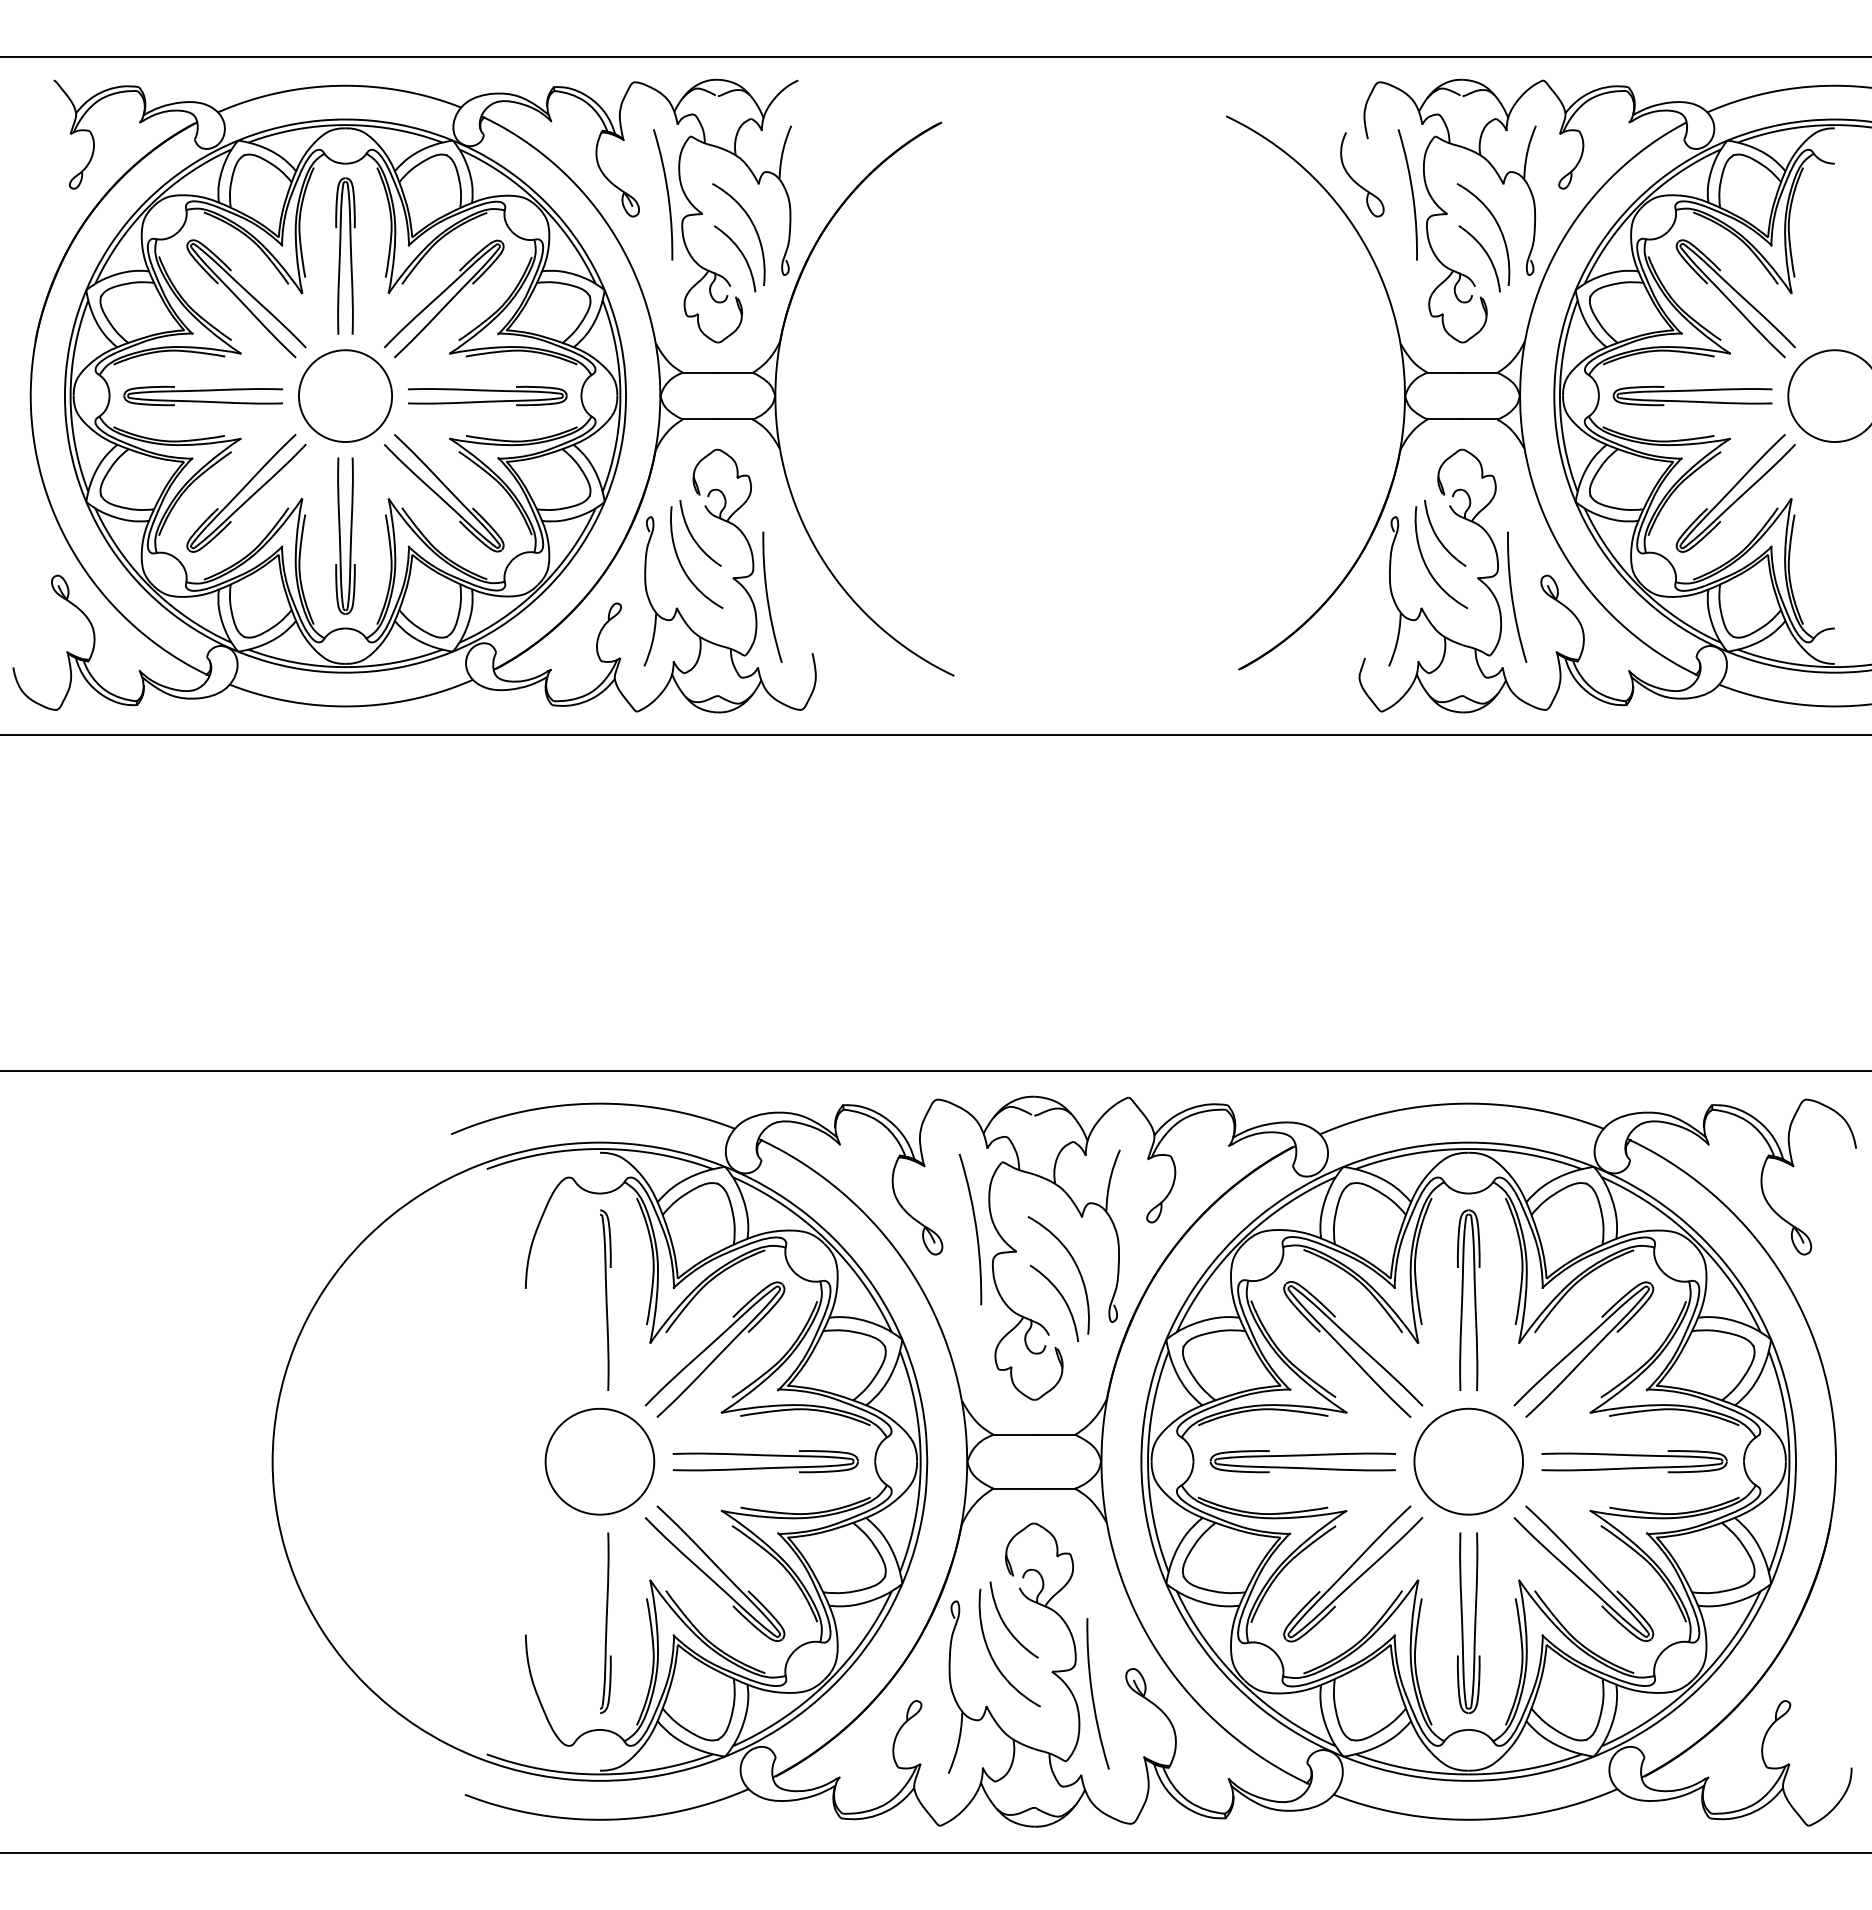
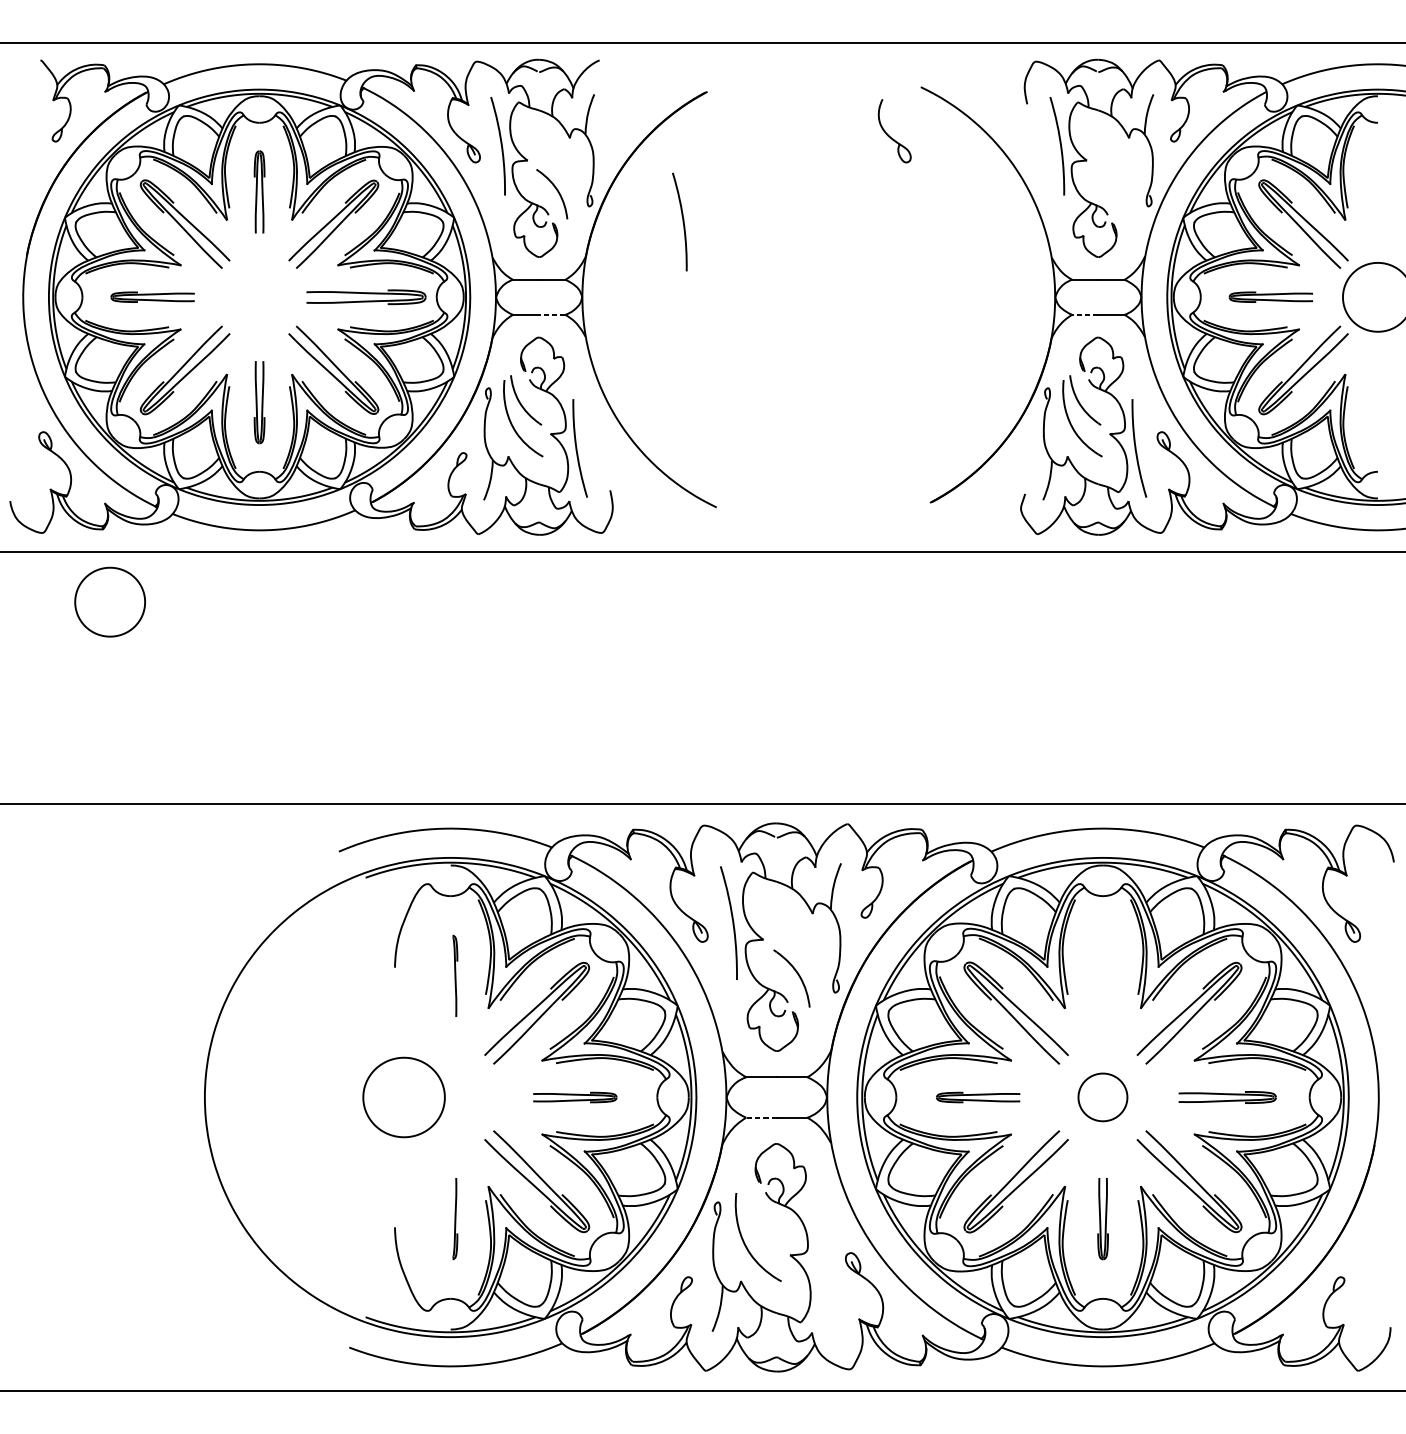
curve: (1355, 180) -> (889, 135), moved
part: (753, 227) -> (565, 170), removed
part: (1478, 241) -> (1110, 181), removed
part: (345, 255) -> (259, 191), size x0.7
curve: (909, 295) -> (683, 221), added
part: (203, 395) -> (152, 296), size x0.7
part: (345, 395) -> (110, 601), moved
part: (1692, 395) -> (1271, 296), size x0.7
line: (734, 419) -> (551, 314), solid -> dashed
line: (1444, 419) -> (1084, 314), solid -> dashed
part: (345, 535) -> (259, 401), size x0.7
part: (1077, 1270) -> (809, 953), removed
part: (605, 1299) -> (454, 975), size x0.6
part: (1468, 1299) -> (1102, 975), removed
part: (599, 1461) -> (403, 1097), moved
part: (765, 1461) -> (574, 1097), size x0.6
part: (1302, 1461) -> (978, 1097), size x0.6
part: (1468, 1461) -> (1102, 1097), size x0.6
part: (1634, 1461) -> (1227, 1097), size x0.7
line: (1013, 1488) -> (761, 1117), solid -> dashed
part: (605, 1623) -> (454, 1218), size x0.6
part: (1005, 1623) -> (755, 1218), removed
part: (1468, 1623) -> (1102, 1218), size x0.6
curve: (1093, 1694) -> (821, 1272), removed

